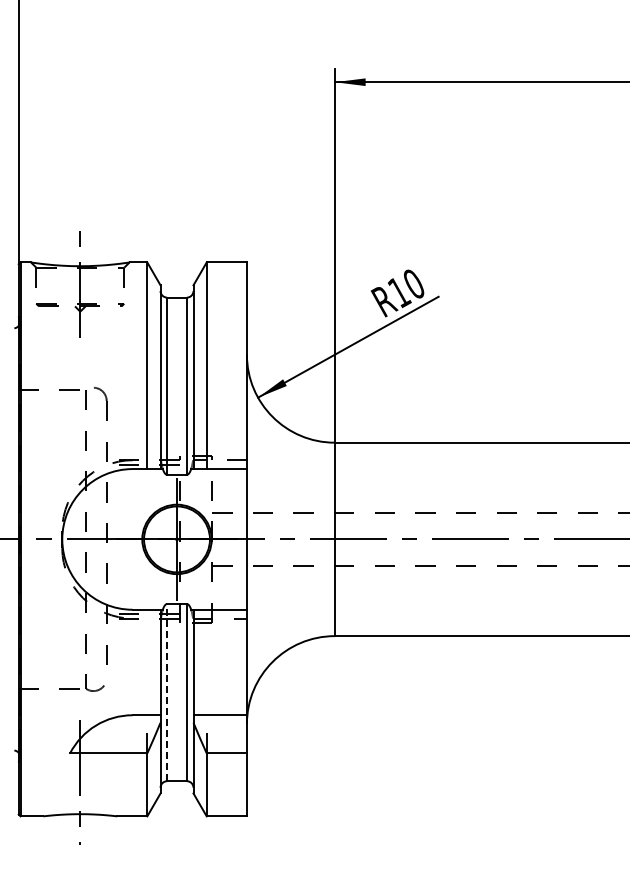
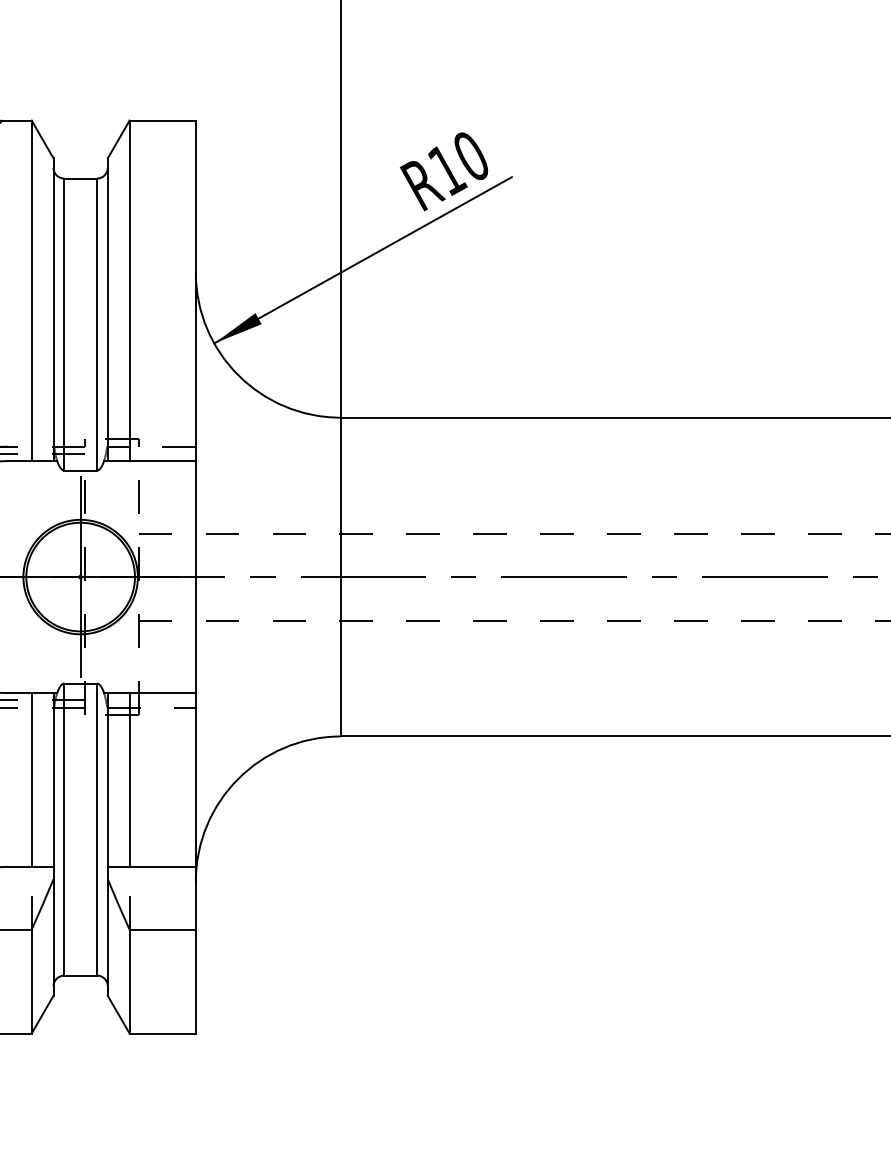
line: (147, 662) -> (31, 779), added
line: (206, 662) -> (129, 779), added
line: (167, 692) -> (64, 829), dashed -> solid

